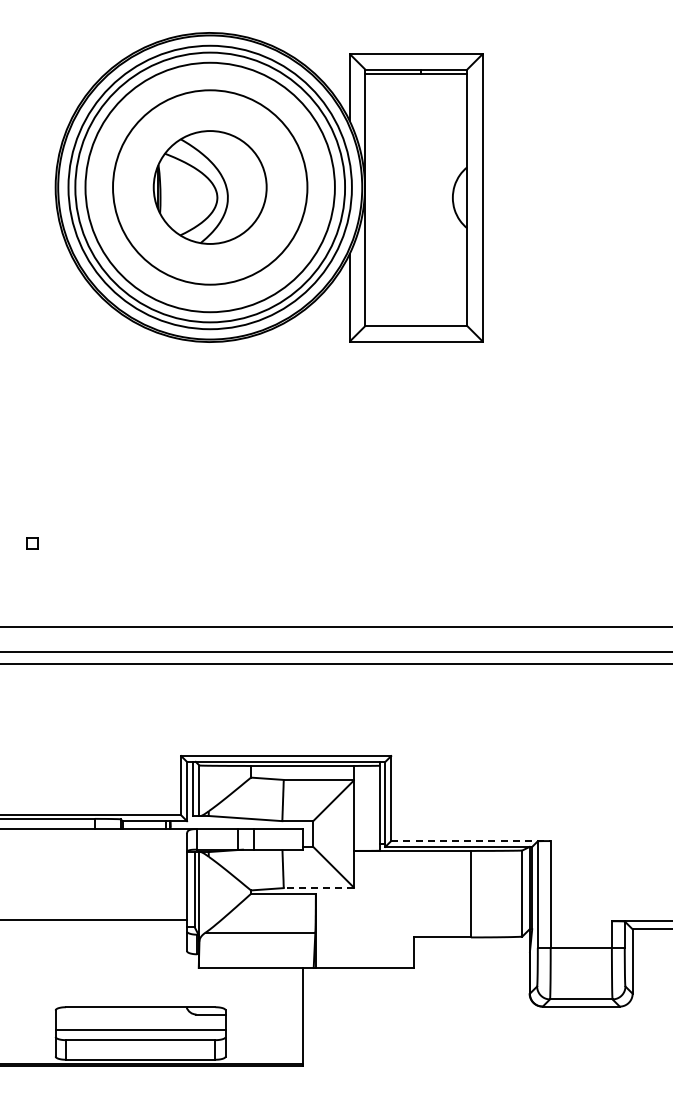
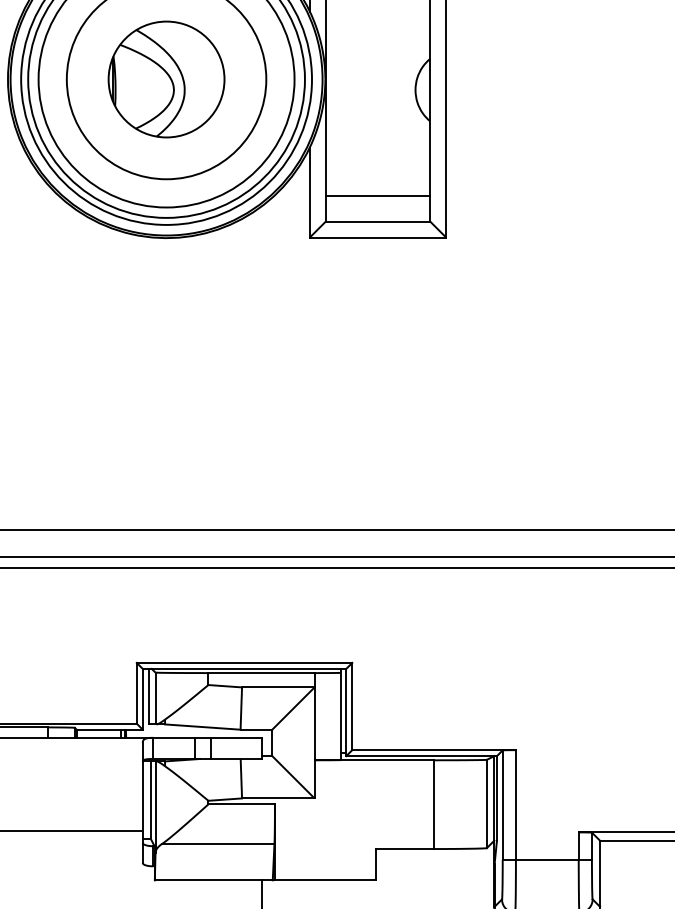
line: (416, 300) -> (378, 195), added
line: (470, 841) -> (433, 750), dashed -> solid
line: (318, 888) -> (277, 798), dashed -> solid

